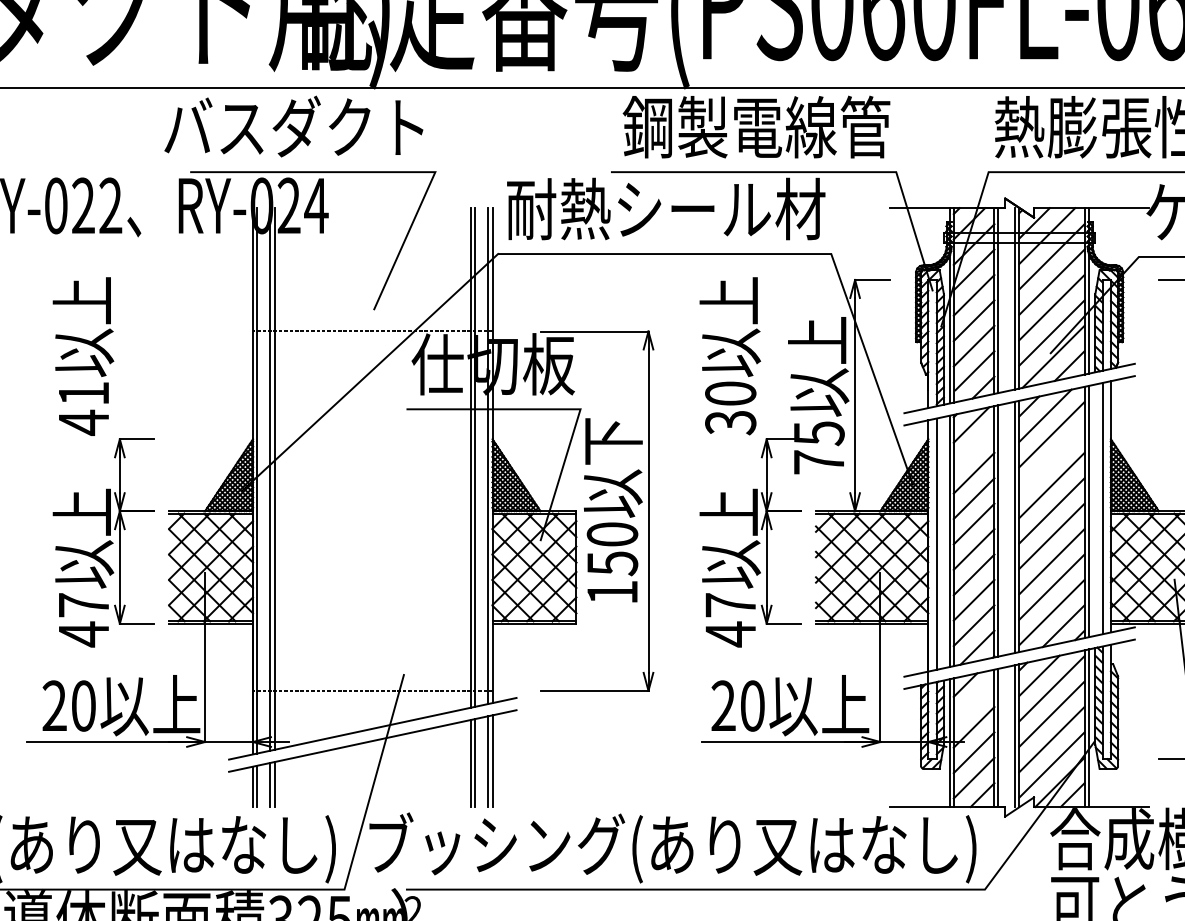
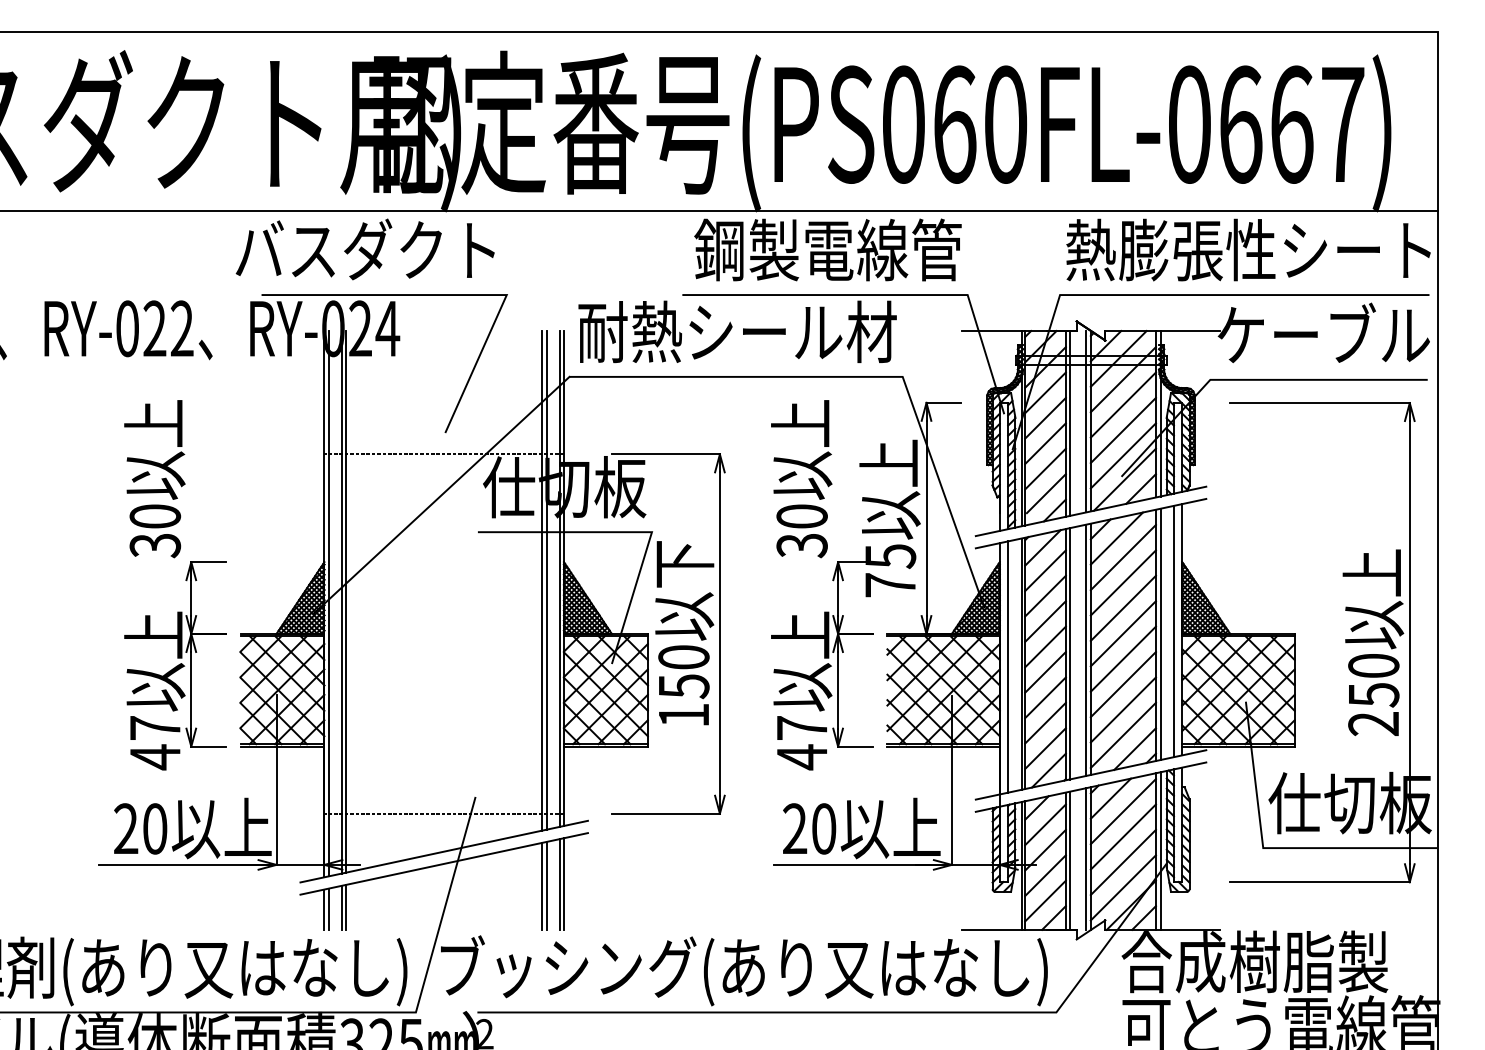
text: (84, 408) -> (155, 531), 41 -> 30
line: (974, 447) -> (1045, 570), added
line: (1051, 459) -> (1122, 582), added
line: (974, 701) -> (1045, 824), added

